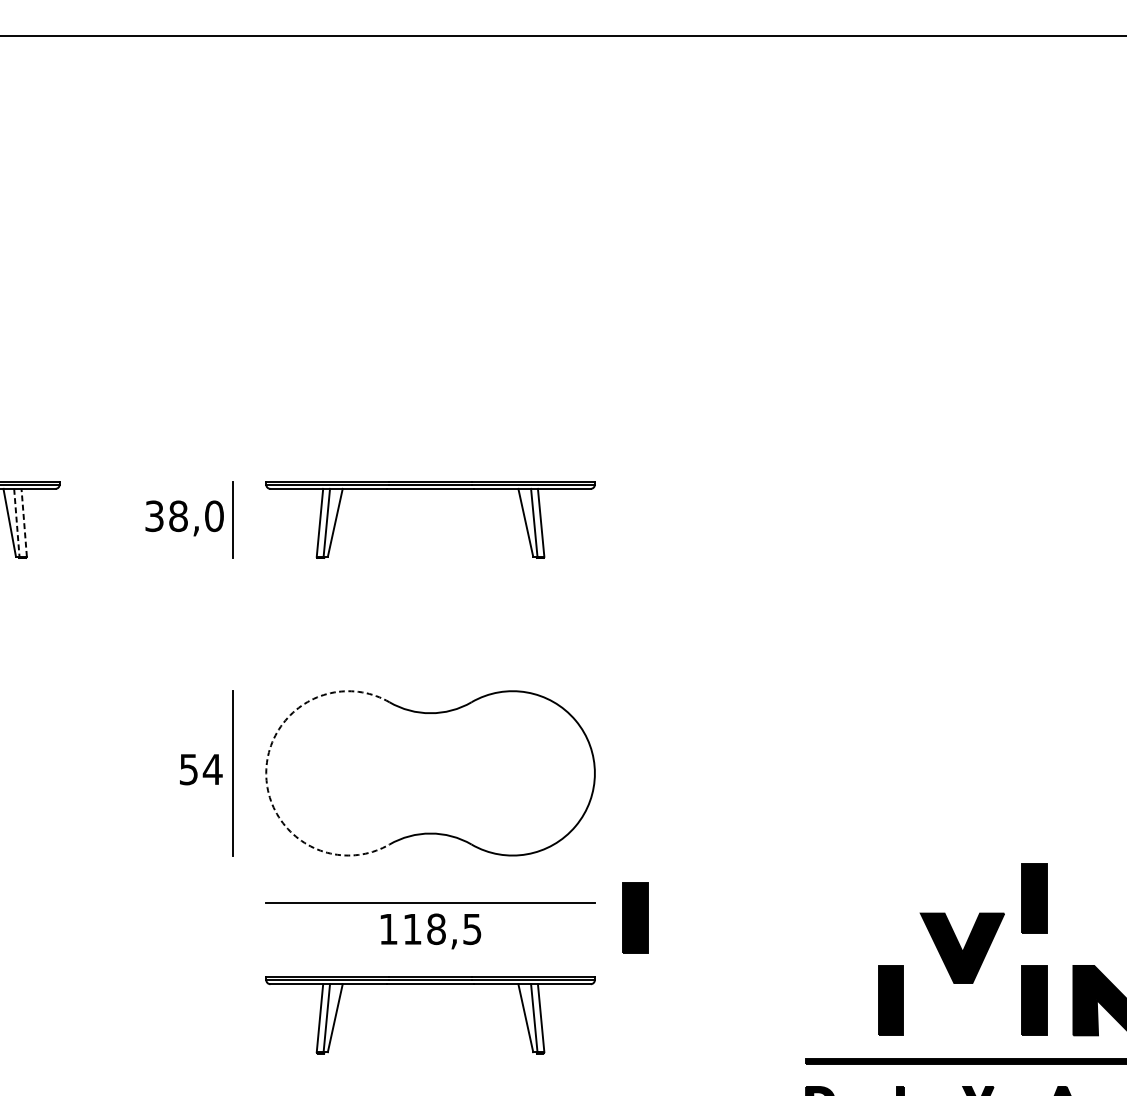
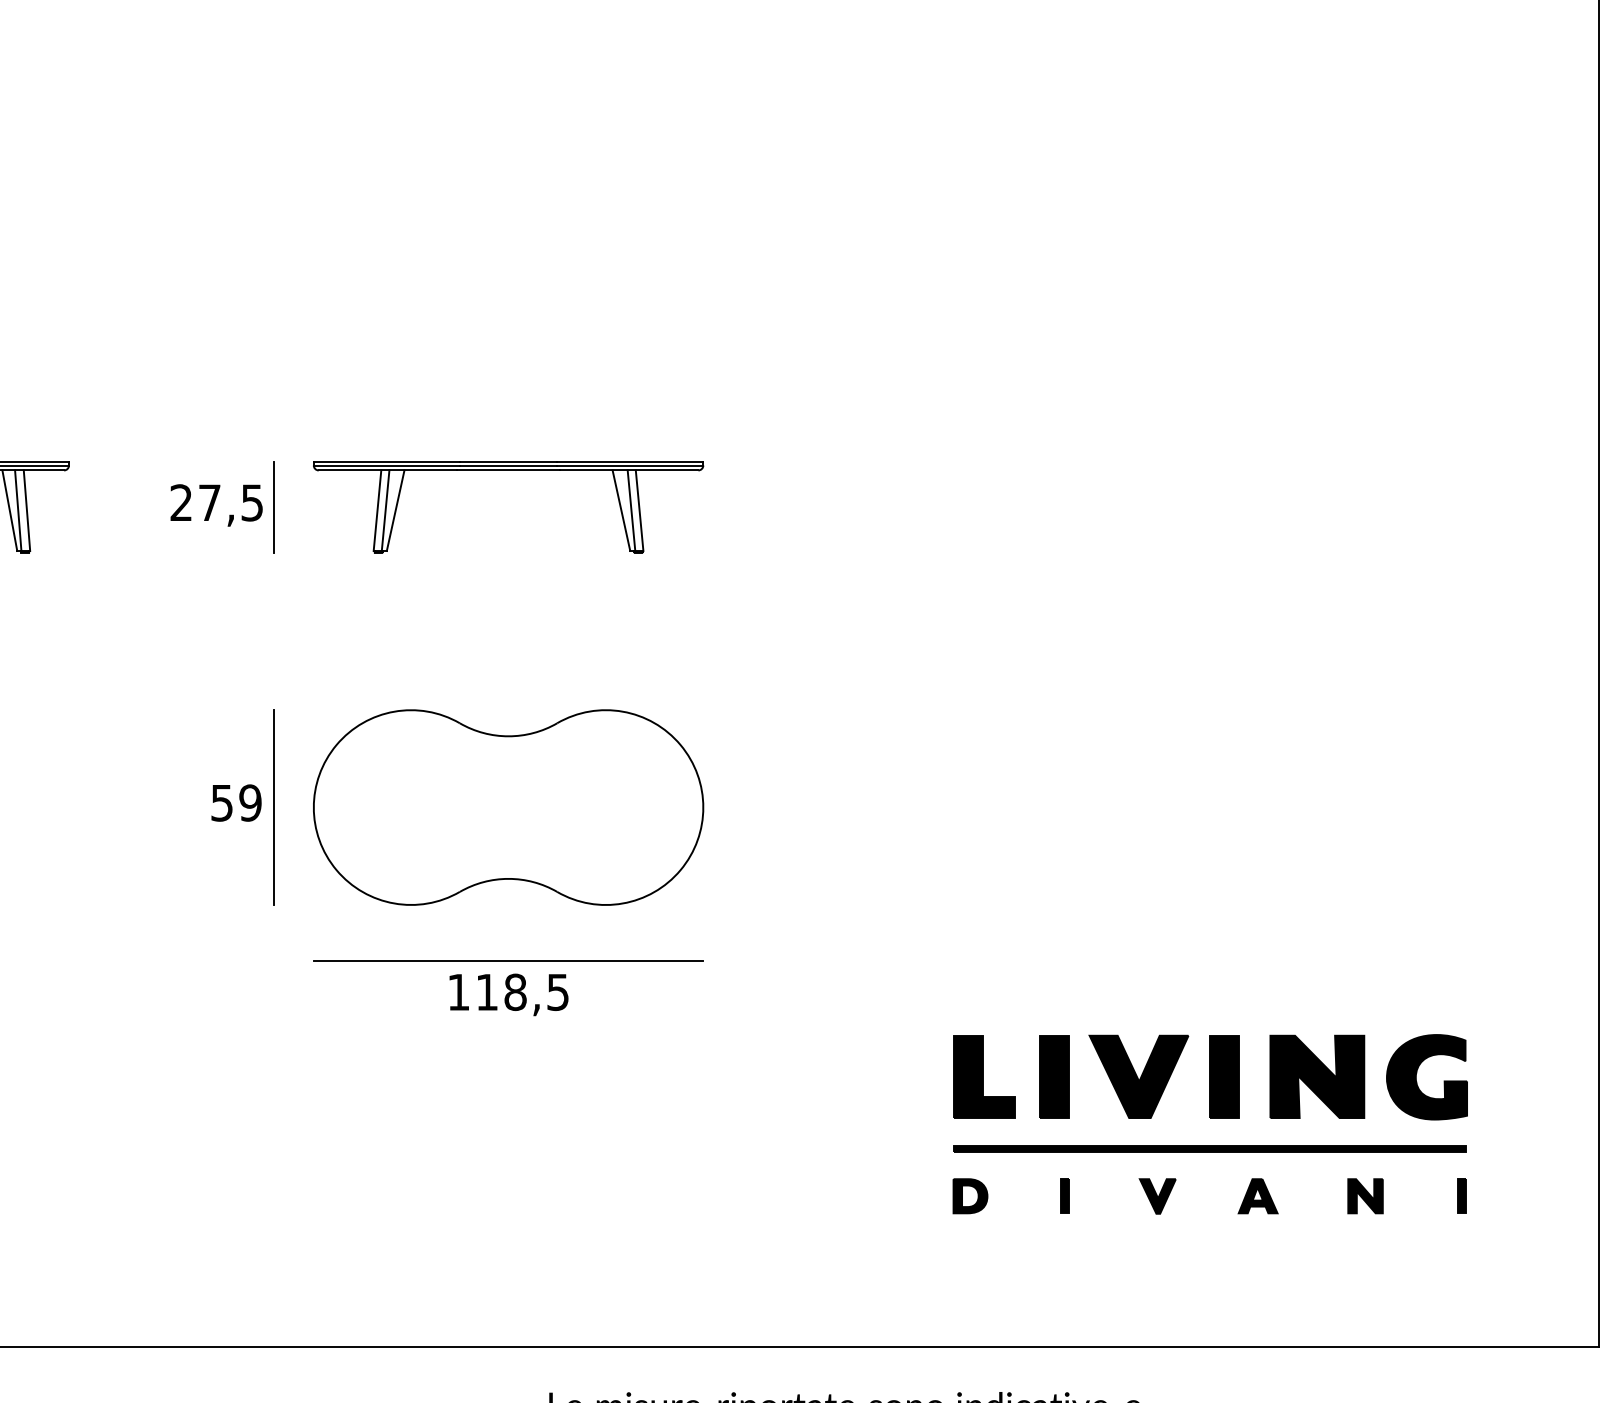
text: (184, 515) -> (216, 502), 38,0 -> 27,5
line: (23, 522) -> (26, 510), dashed -> solid
line: (17, 523) -> (18, 511), dashed -> solid
text: (212, 769) -> (250, 802), 54 -> 59
arc: (265, 773) -> (313, 807), dashed -> solid
part: (1034, 898) -> (1224, 955), removed
part: (635, 917) -> (751, 978), removed
part: (962, 947) -> (1138, 1076), moved
part: (430, 984) -> (508, 1057), removed
part: (832, 1000) -> (984, 1076), added

